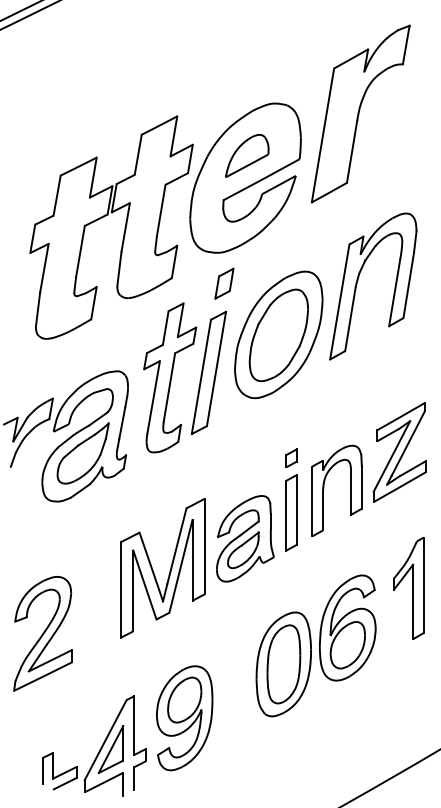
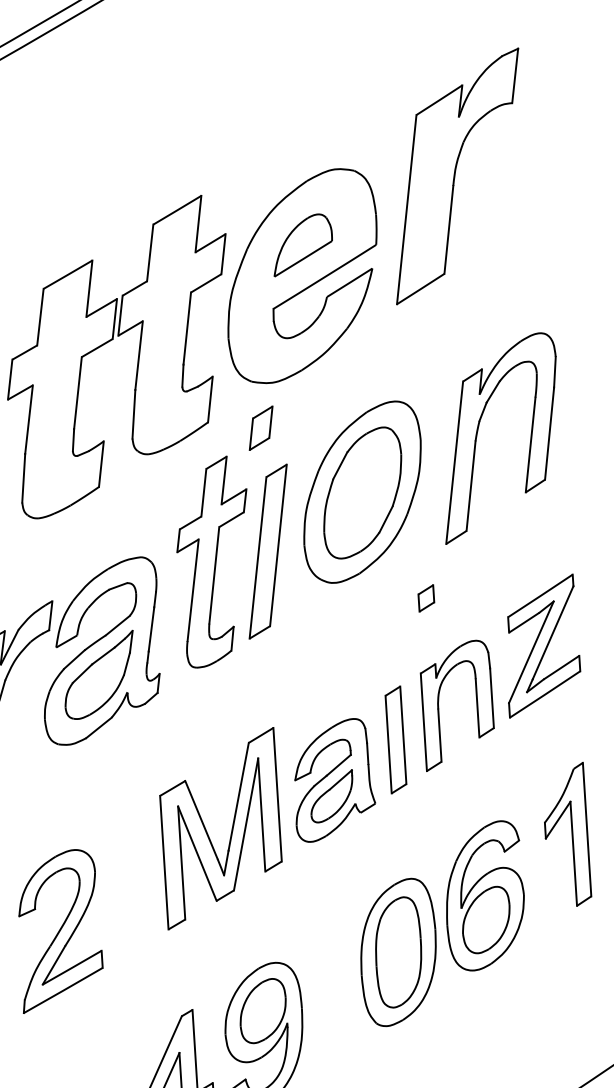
part: (224, 283) -> (261, 427), moved
part: (357, 284) -> (477, 436), moved
part: (291, 457) -> (426, 597), moved

